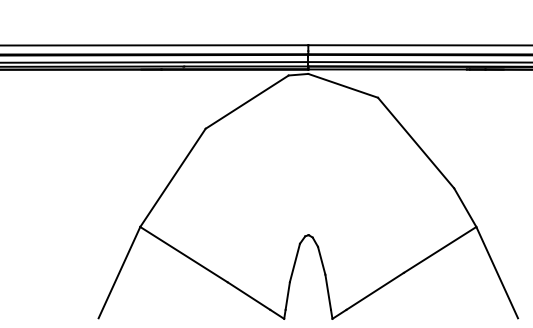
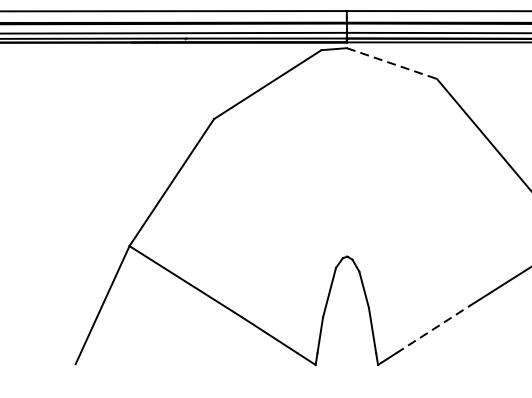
line: (343, 85) -> (392, 63), solid -> dashed
line: (375, 291) -> (433, 329), solid -> dashed

